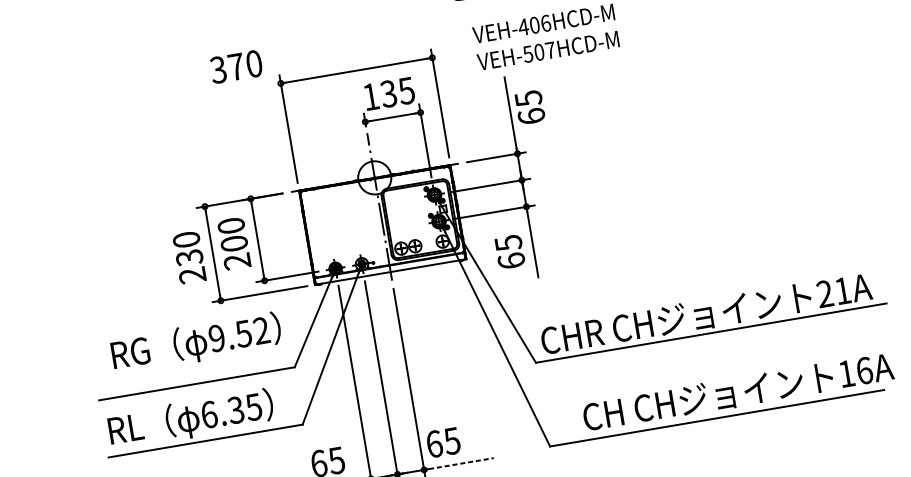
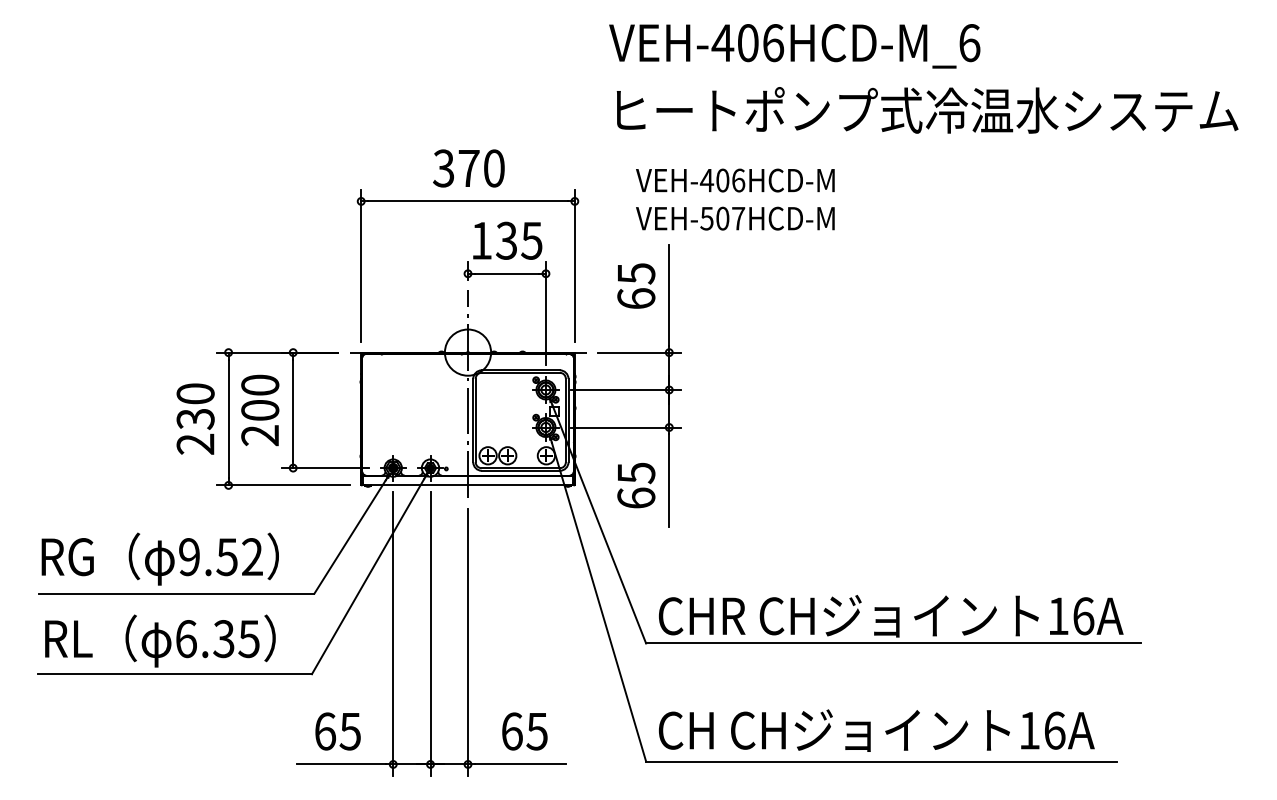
text: (236, 67) -> (468, 168), moved
text: (530, 107) -> (636, 285), moved
text: (834, 292) -> (1071, 616), 21A -> 16A
text: (195, 342) -> (159, 558), moved
text: (738, 392) -> (876, 730), moved
text: (443, 442) -> (524, 731), moved
line: (461, 463) -> (520, 764), dashed -> solid

